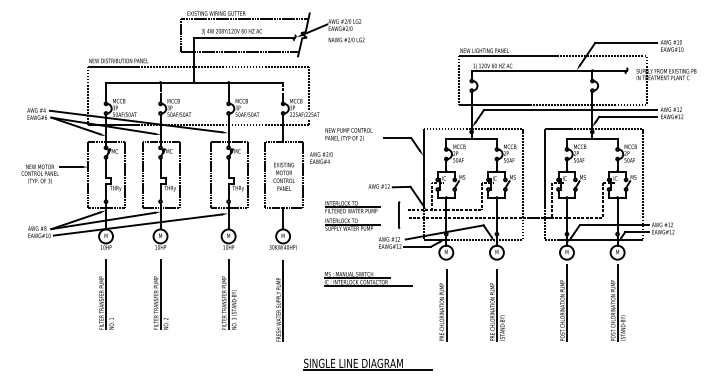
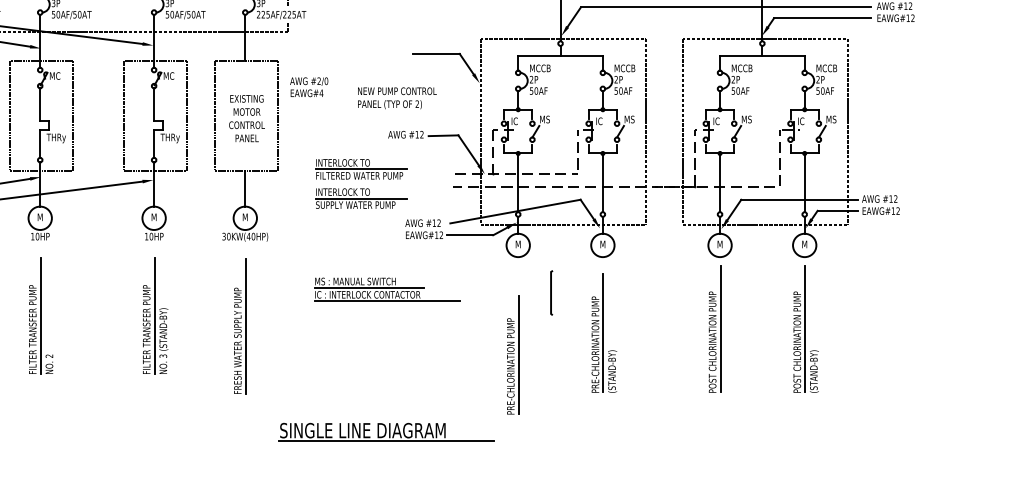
text: (348, 134) -> (396, 97), moved
line: (399, 214) -> (551, 291), moved
part: (443, 305) -> (513, 355), moved

